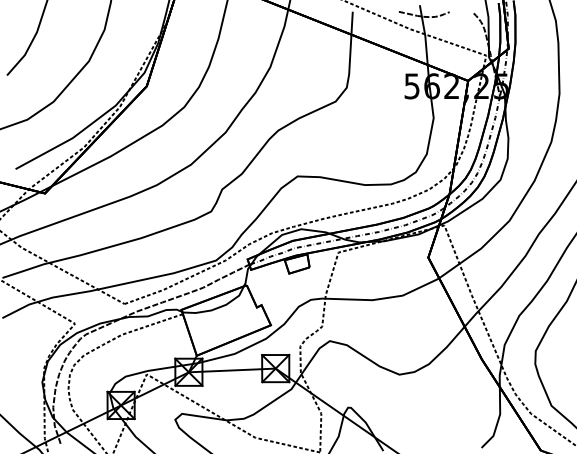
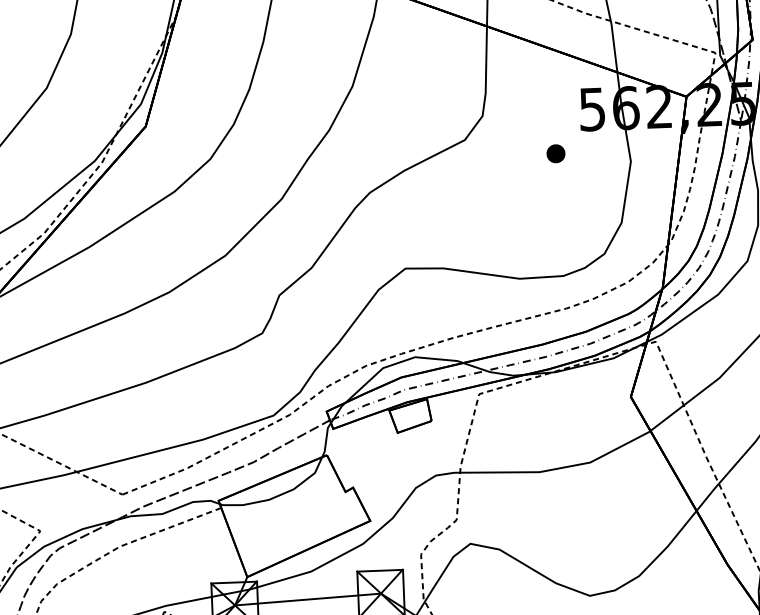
part: (389, 111) -> (556, 153), added

